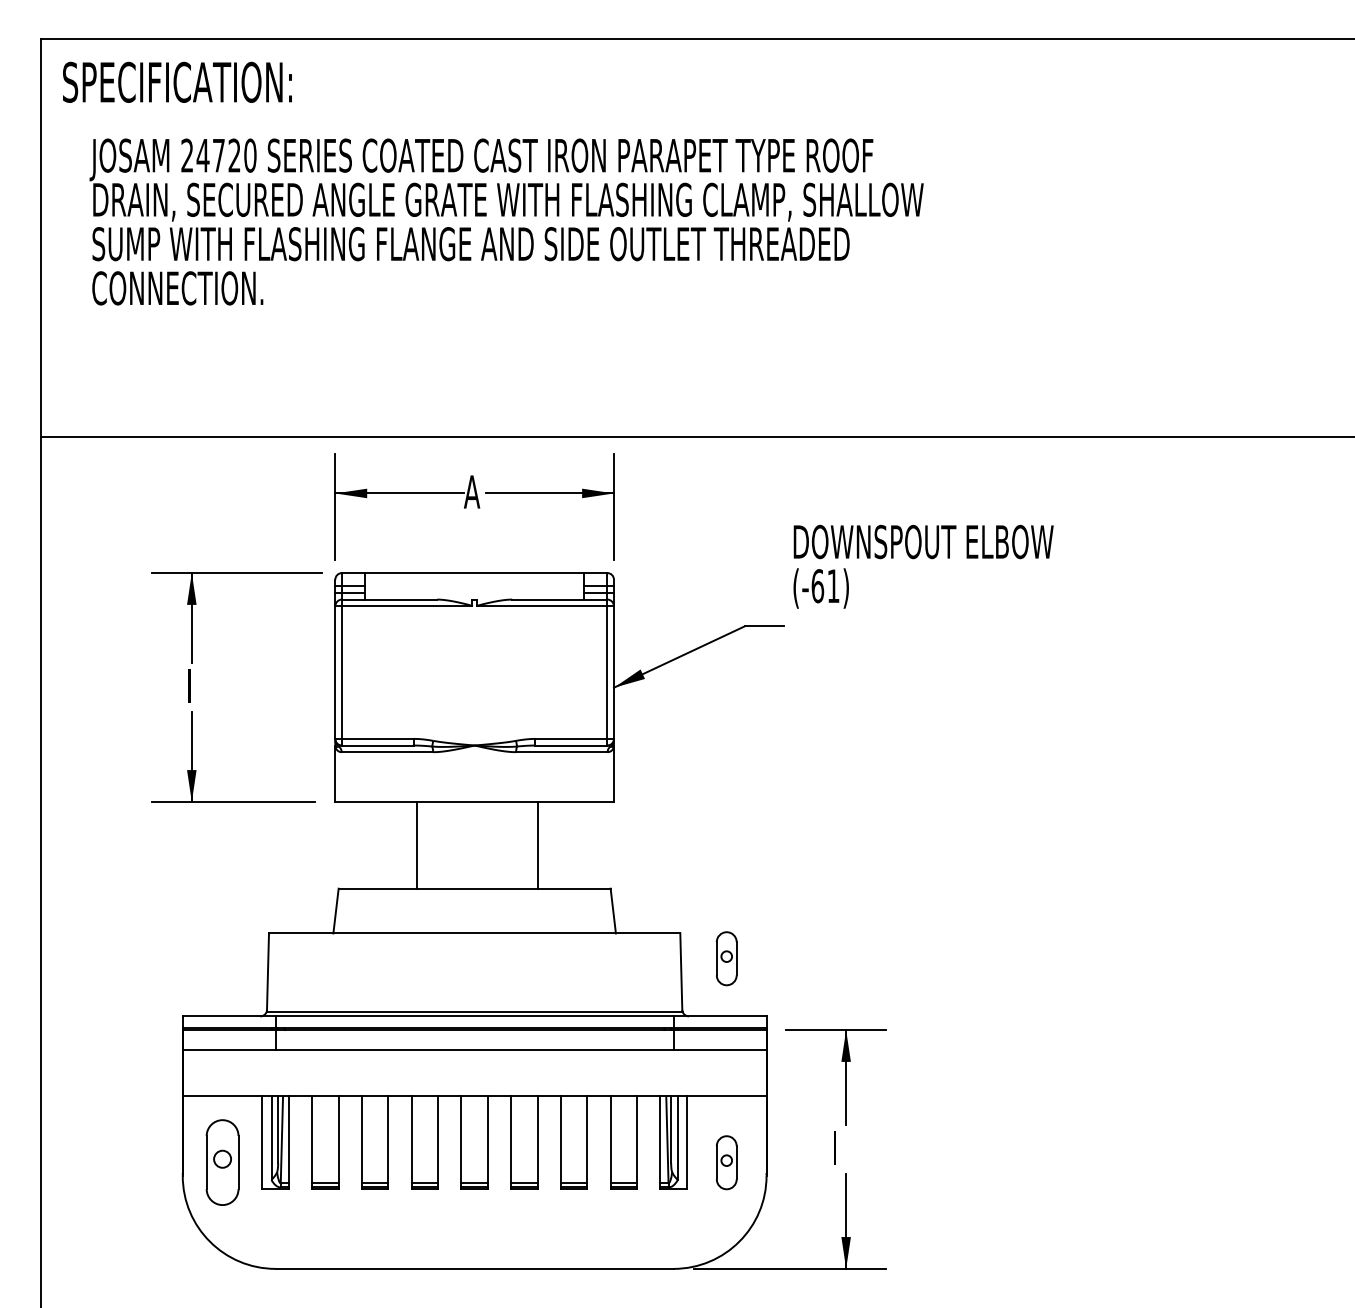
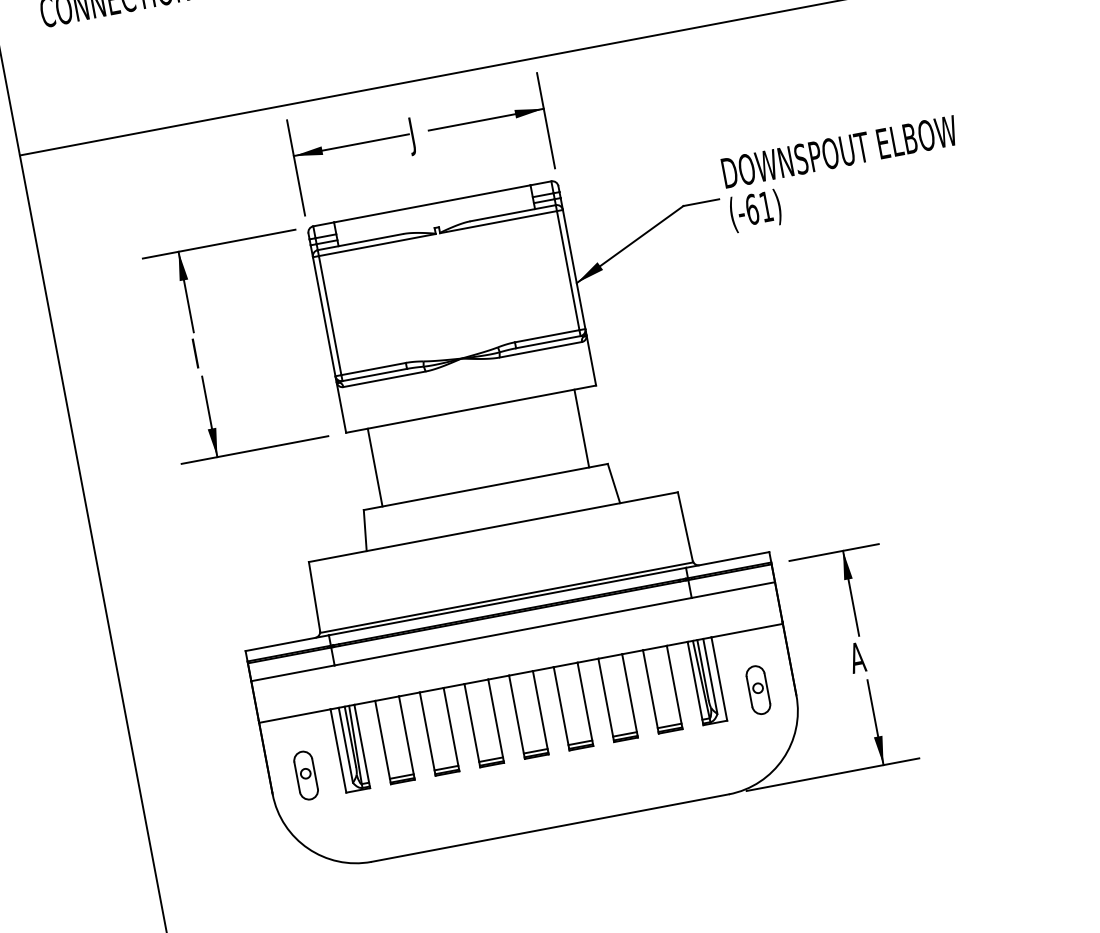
text: (471, 496) -> (416, 135), A -> J
text: (923, 566) -> (843, 173), moved
line: (416, 844) -> (375, 466), moved
line: (537, 844) -> (581, 427), moved
part: (726, 958) -> (723, 506), removed
text: (839, 1147) -> (857, 657), I -> A
part: (222, 1162) -> (306, 775), size x0.62

